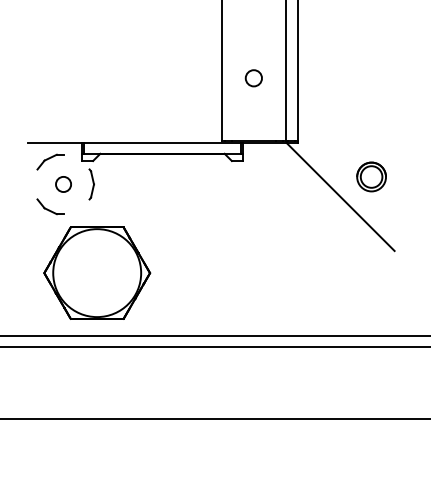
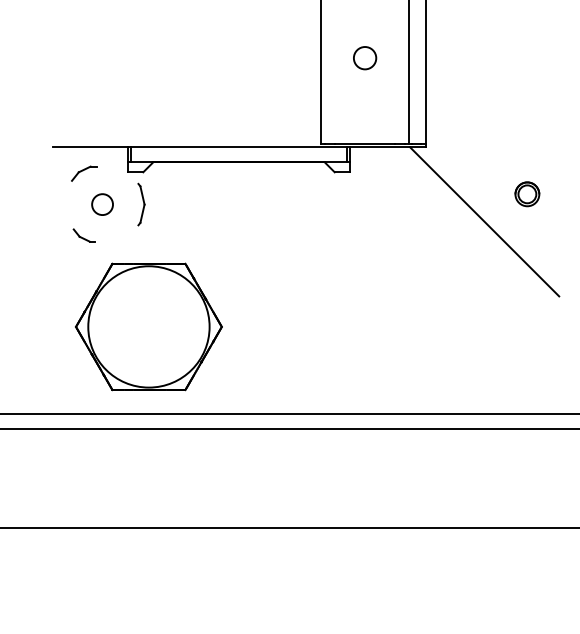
part: (50, 161) -> (84, 172), size x0.7
part: (371, 176) -> (527, 193), size x0.6
part: (50, 206) -> (84, 235), size x0.6

